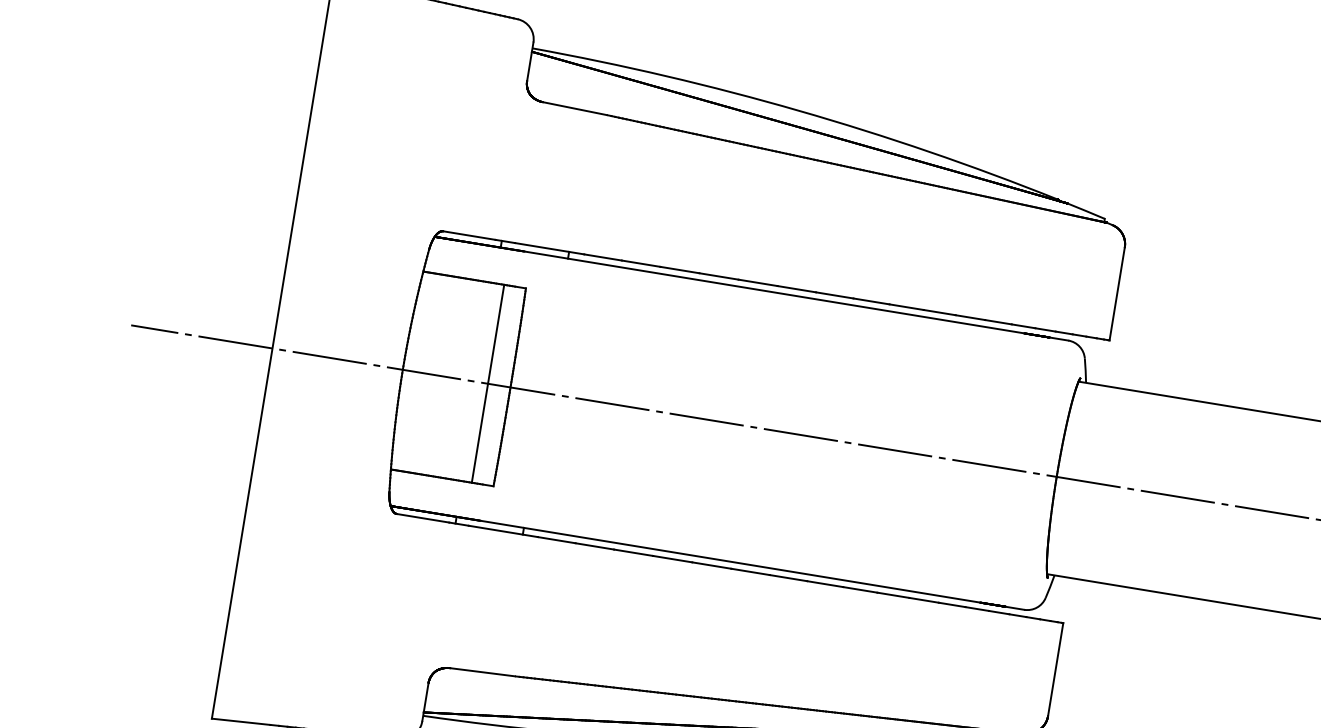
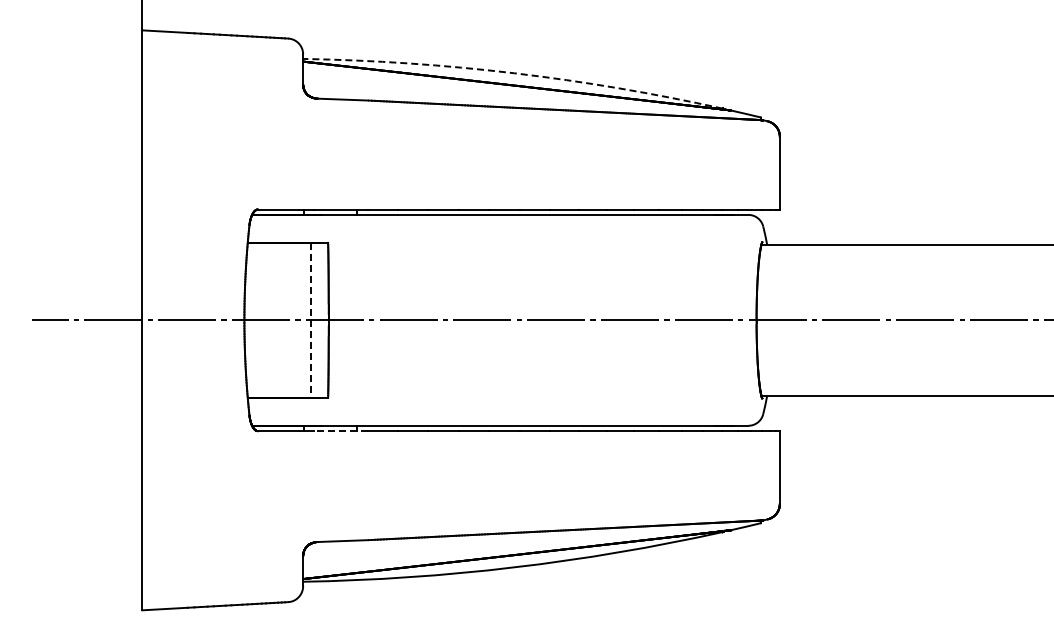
arc: (799, 111) -> (514, 73), solid -> dashed
line: (488, 384) -> (311, 320), solid -> dashed
line: (502, 531) -> (340, 431), solid -> dashed

